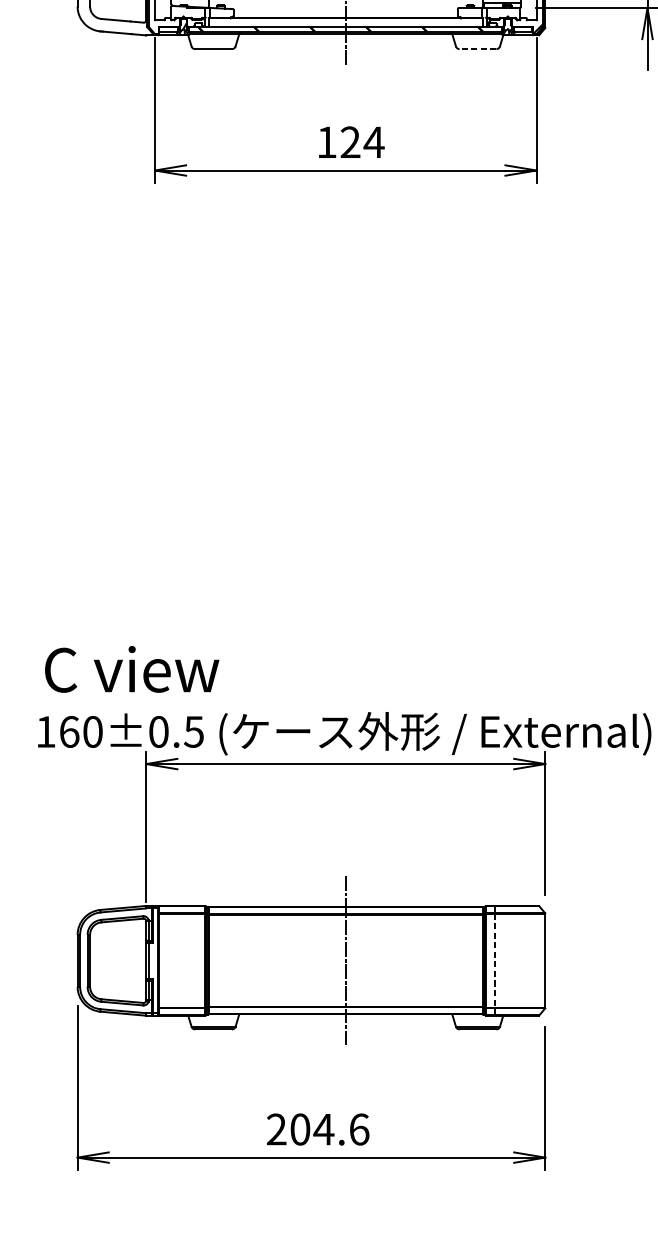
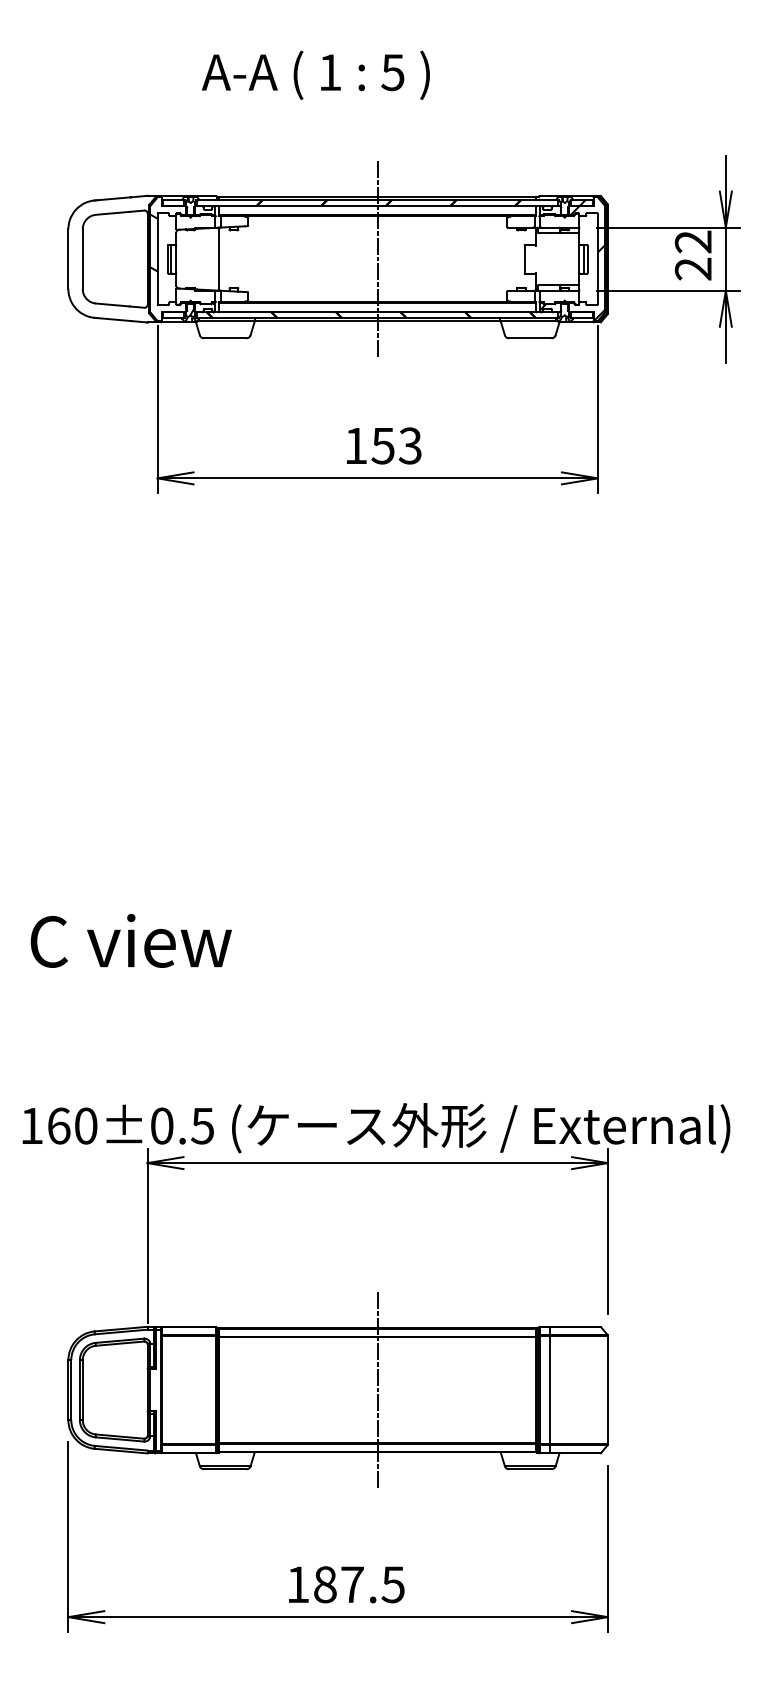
line: (477, 49) -> (529, 338), dashed -> solid
text: (362, 142) -> (396, 445), 124 -> 153
text: (131, 669) -> (130, 940), moved
line: (495, 961) -> (550, 1390), dashed -> solid
text: (317, 1129) -> (345, 1584), 204.6 -> 187.5

